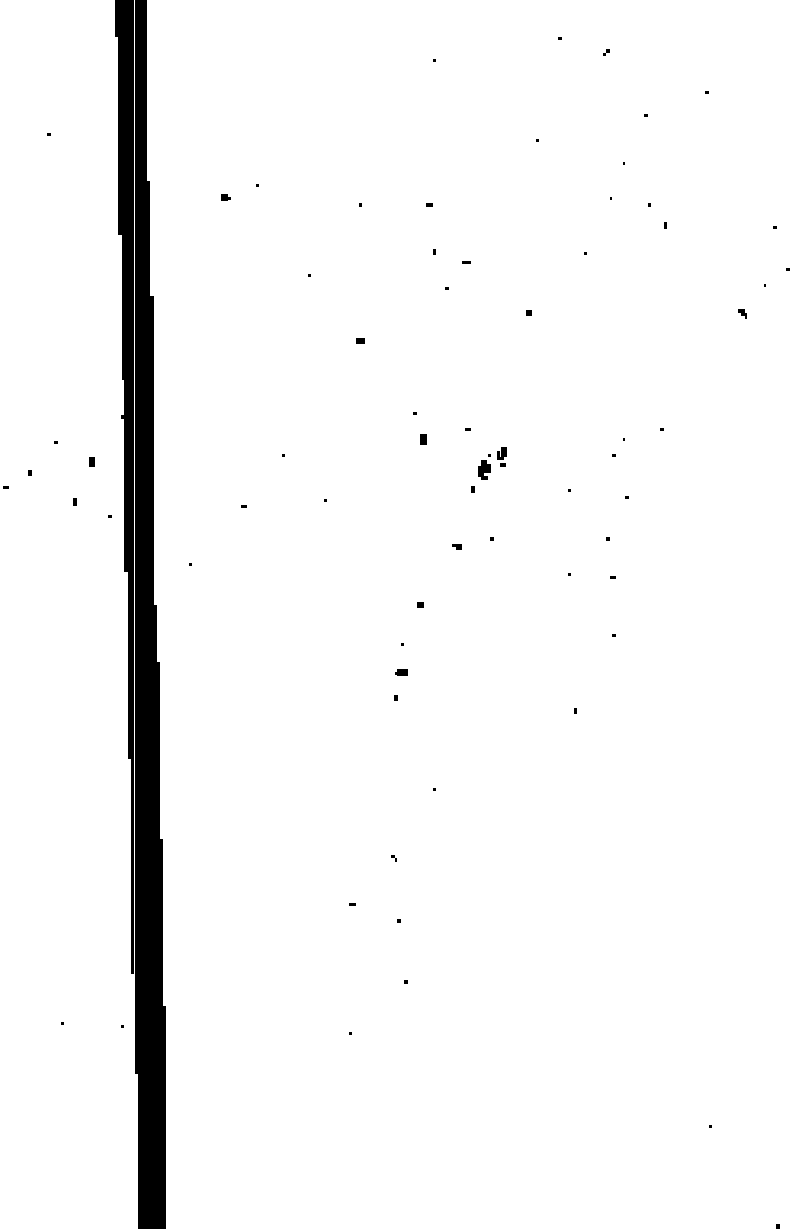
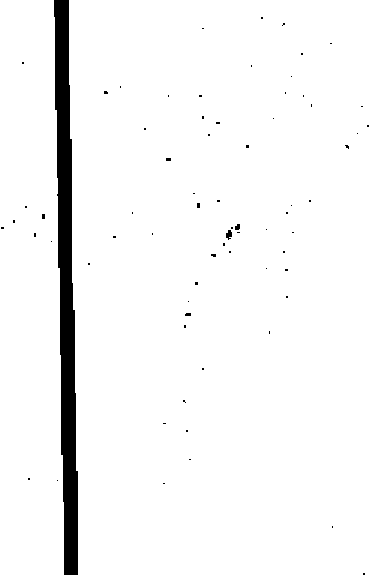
part: (488, 469) -> (231, 234), moved

